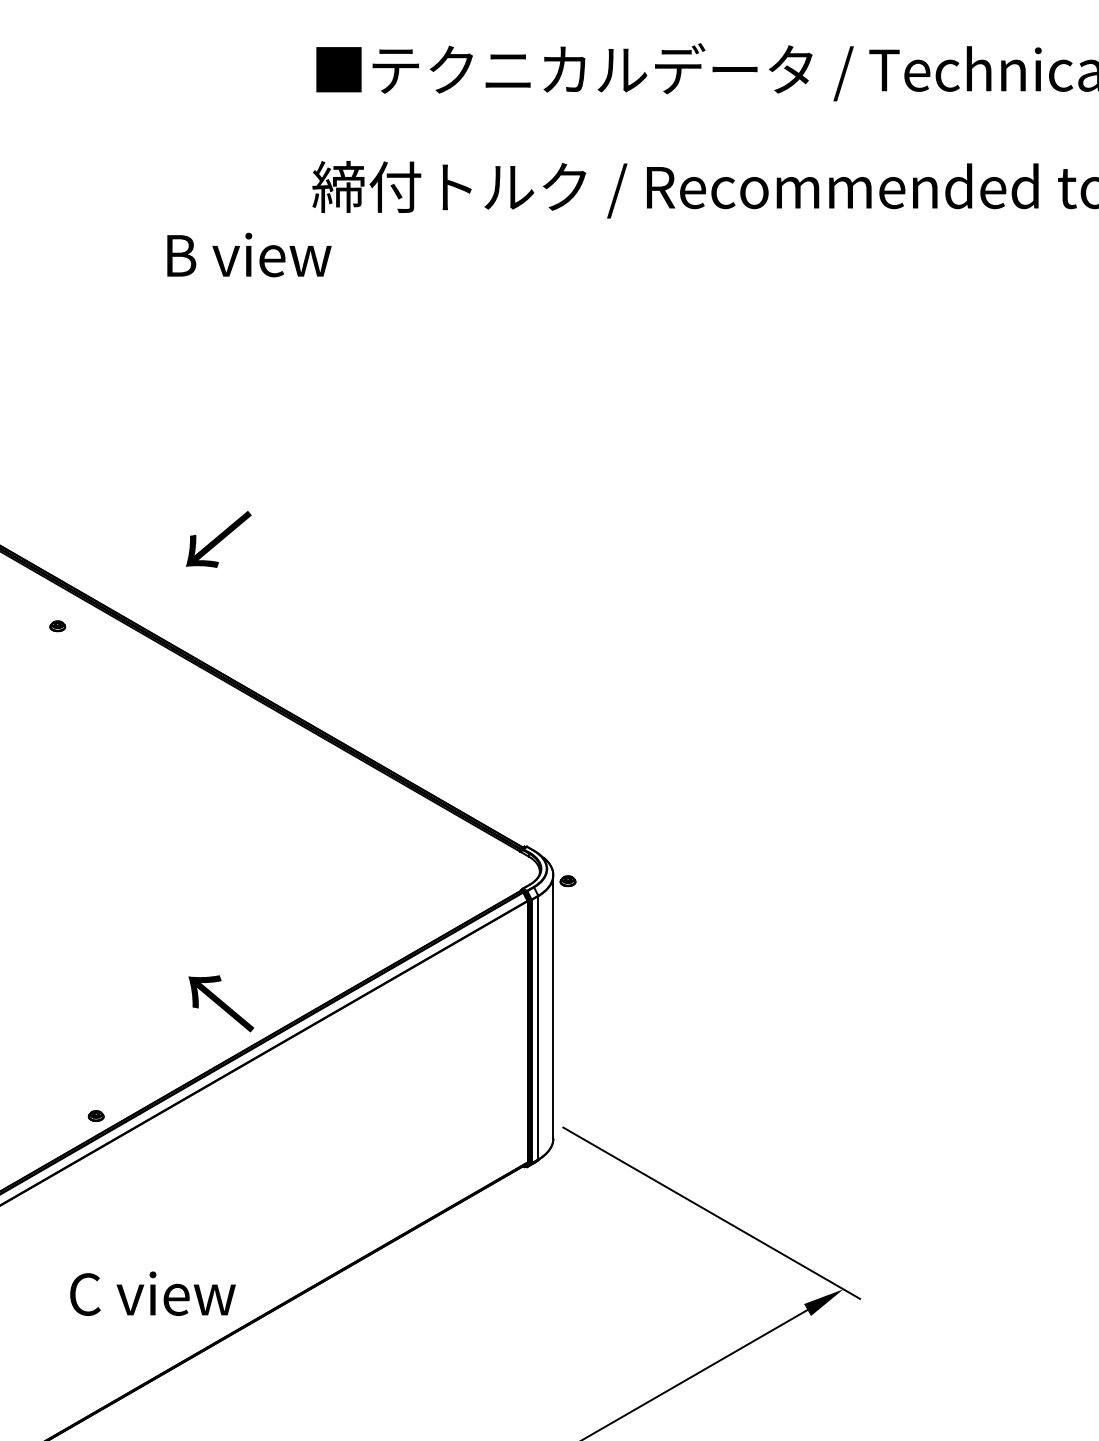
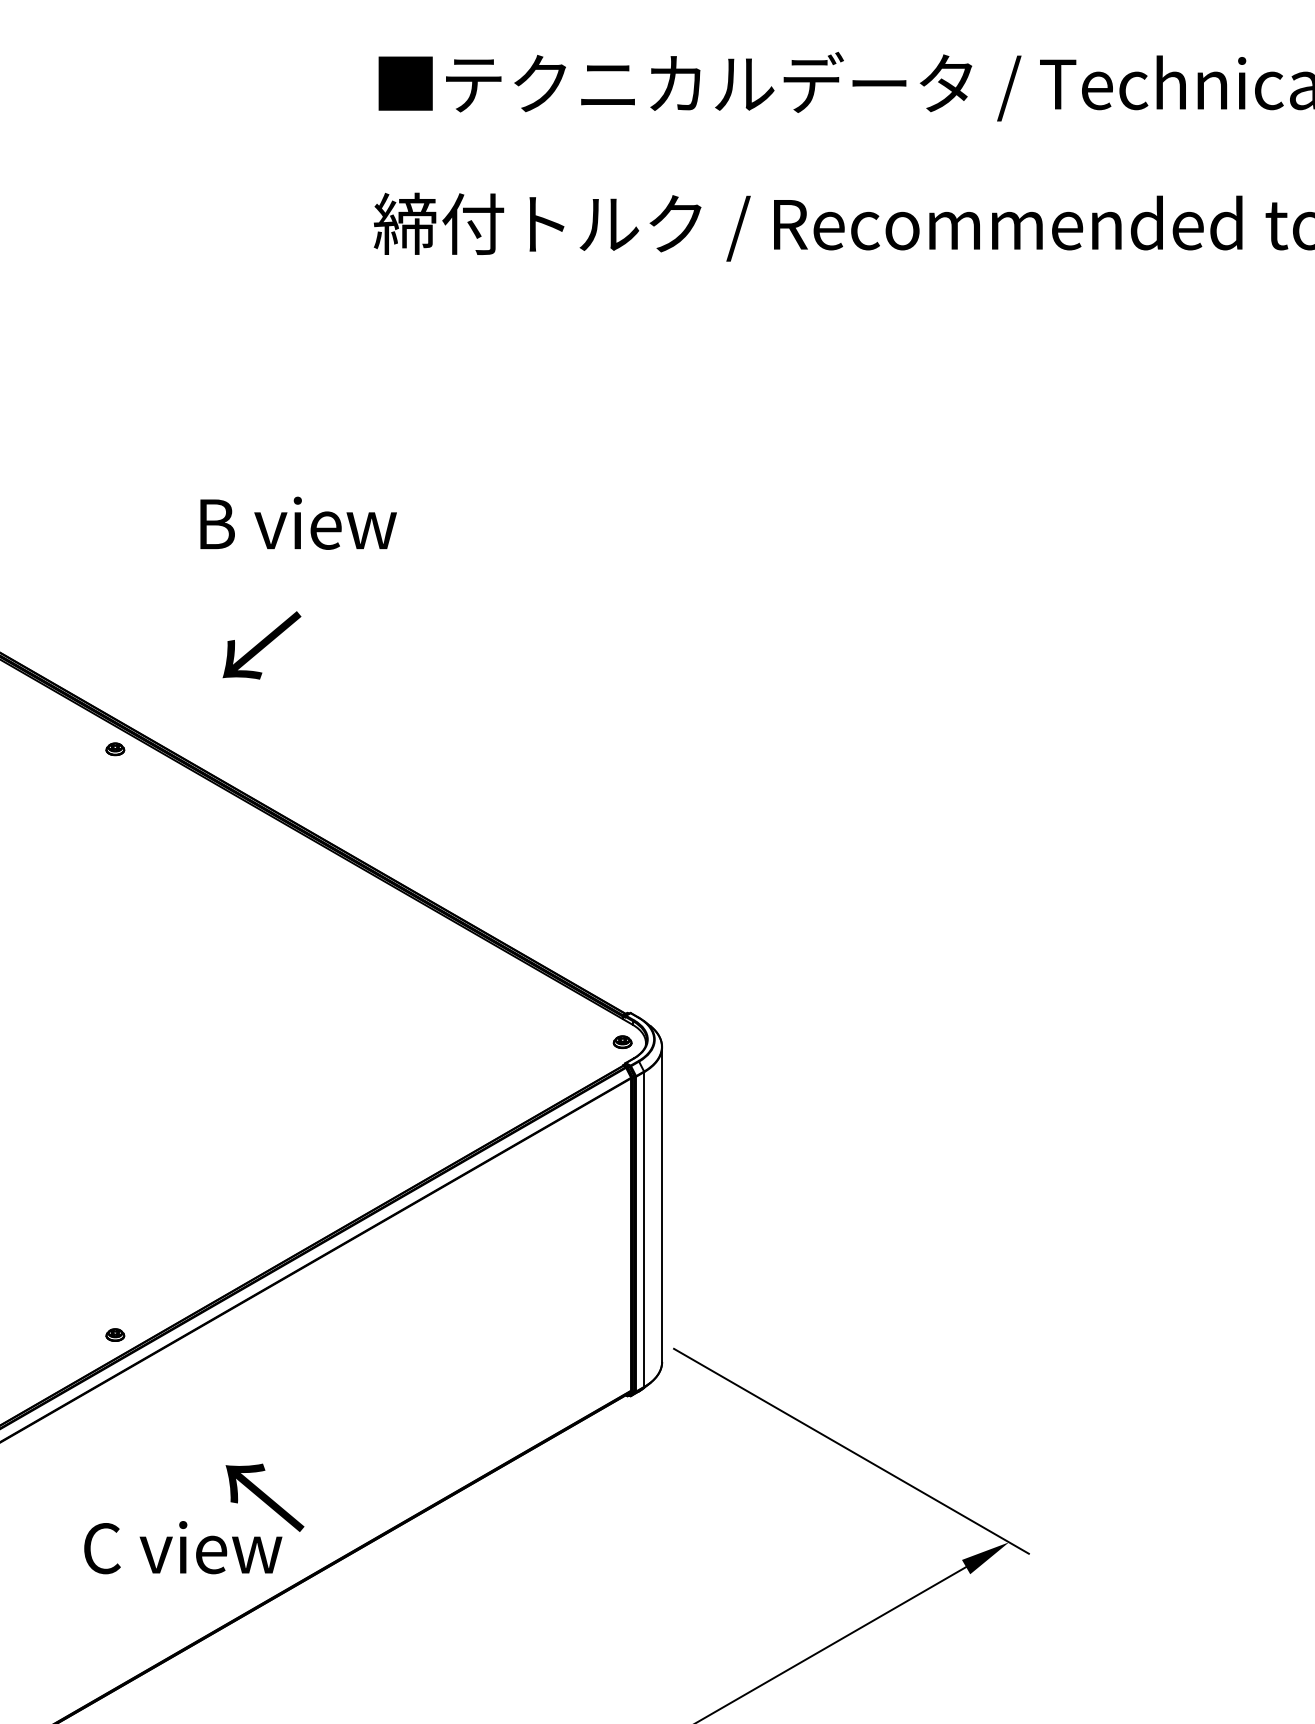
text: (249, 254) -> (298, 522), moved
part: (57, 626) -> (115, 749), moved
part: (567, 880) -> (622, 1041), moved
text: (220, 1003) -> (264, 1497), moved

